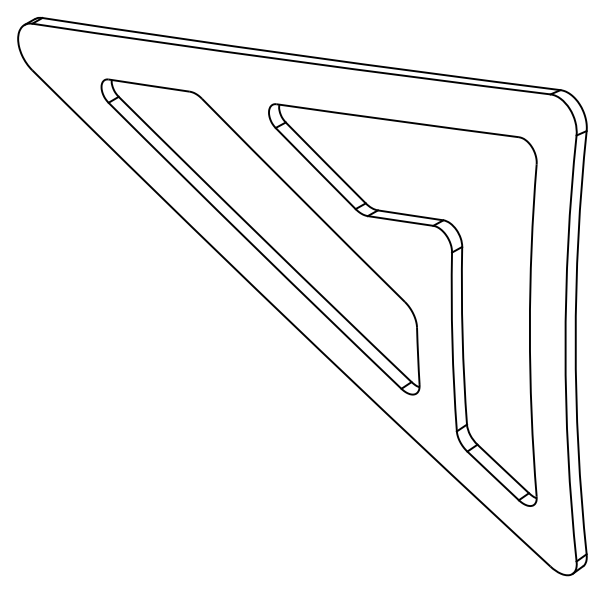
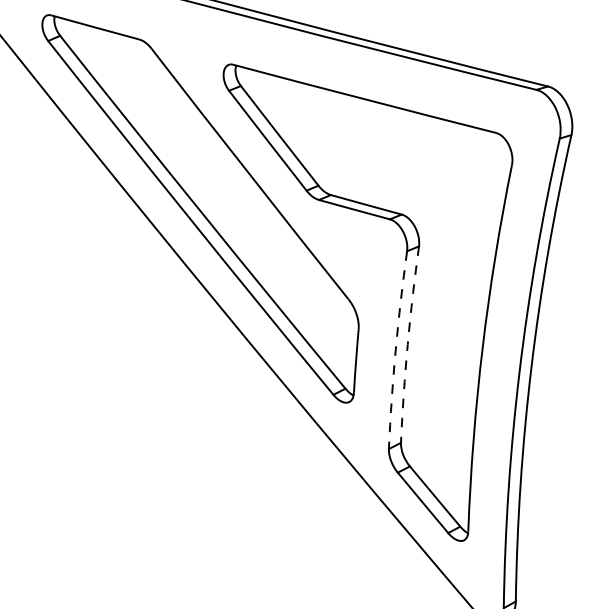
arc: (462, 335) -> (407, 344), solid -> dashed
arc: (452, 342) -> (395, 350), solid -> dashed

